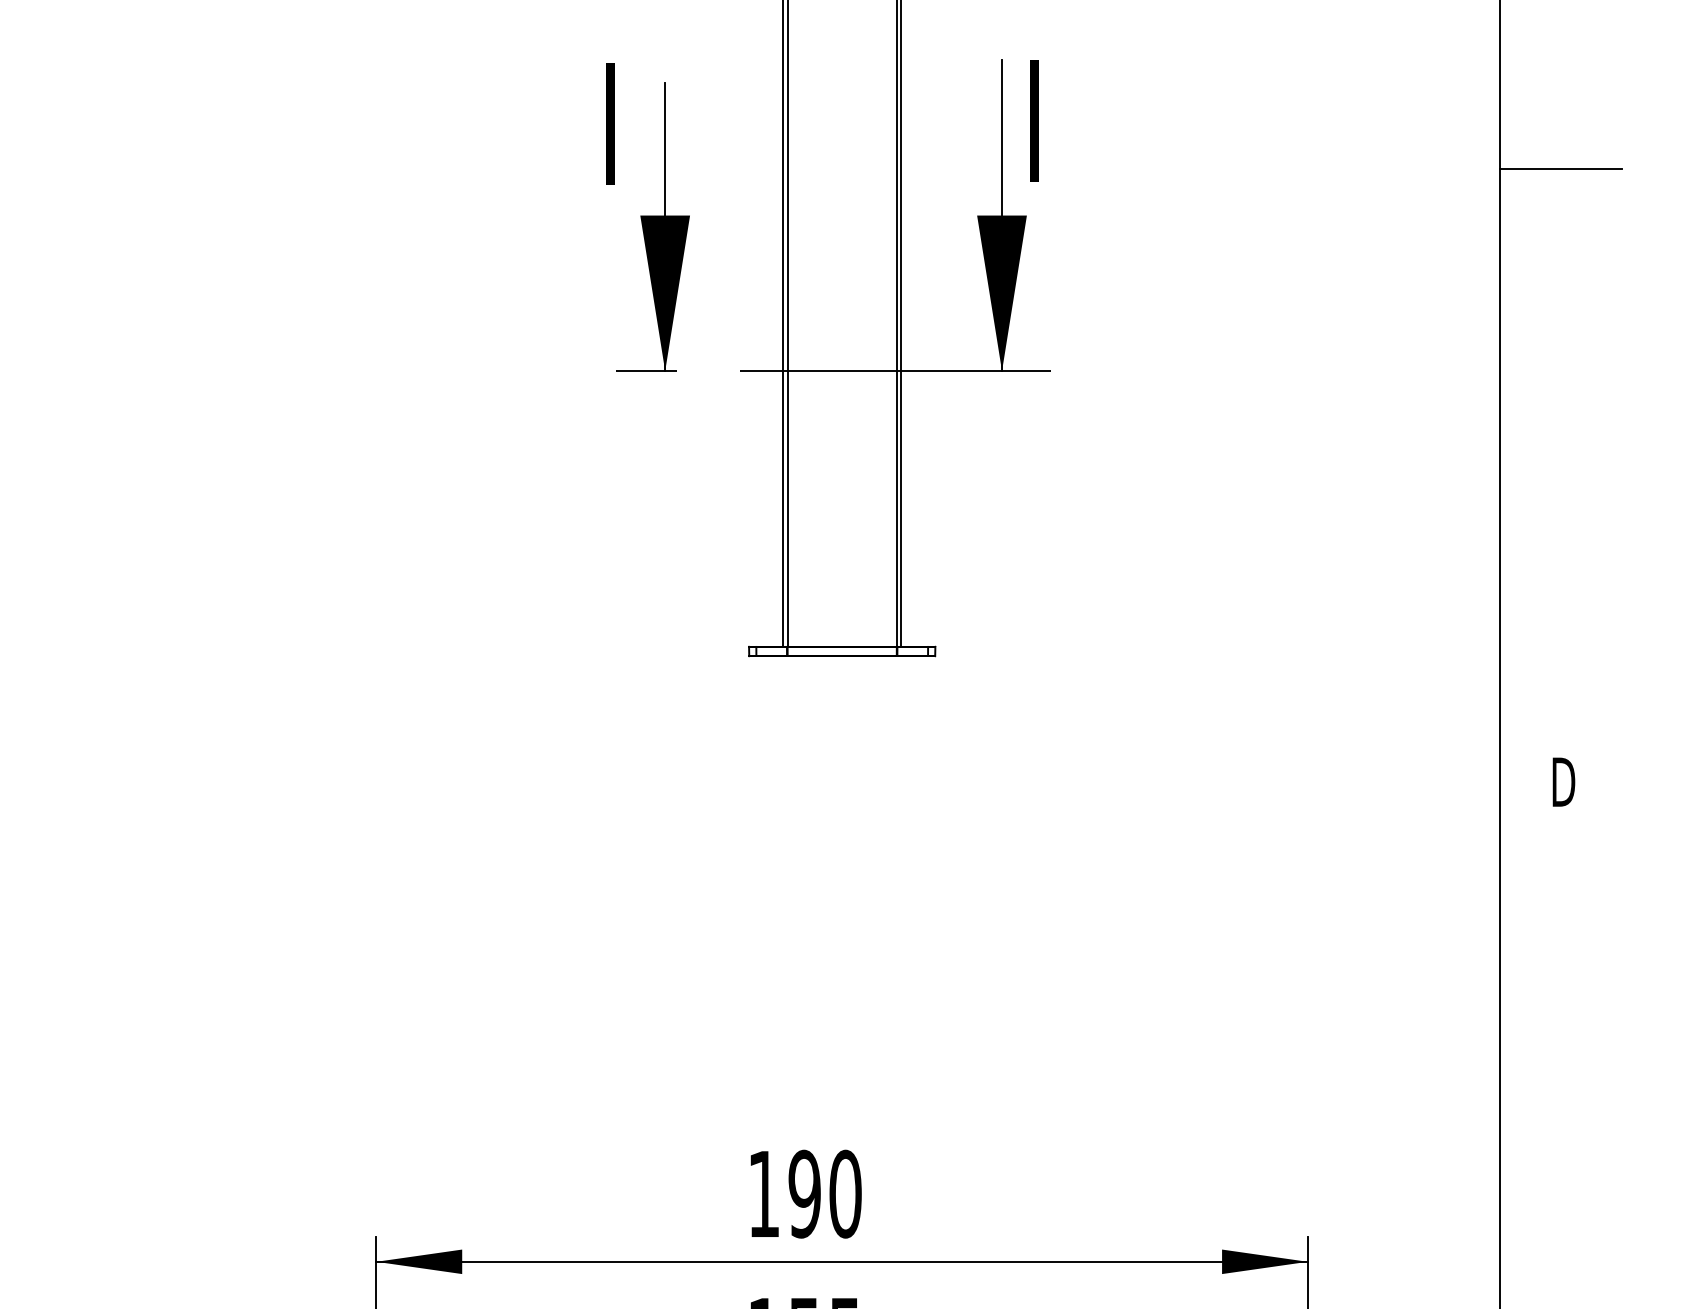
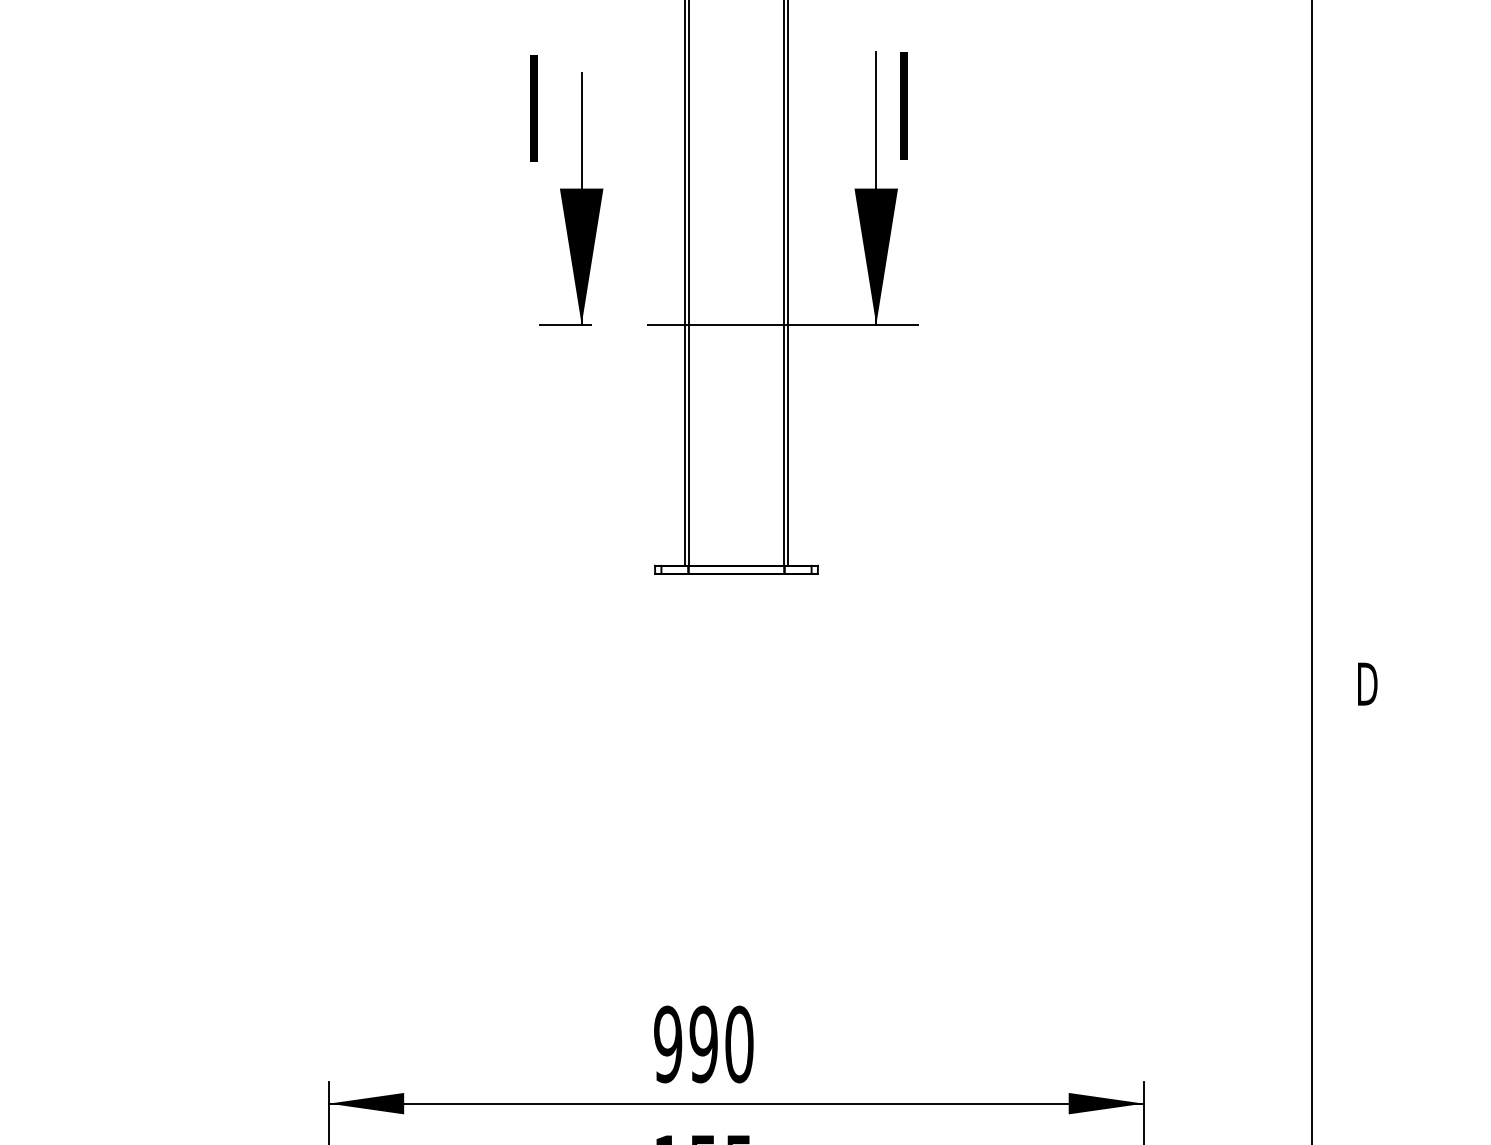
line: (1560, 168) -> (1364, 147), removed
text: (764, 1194) -> (668, 1044), 190 -> 990

